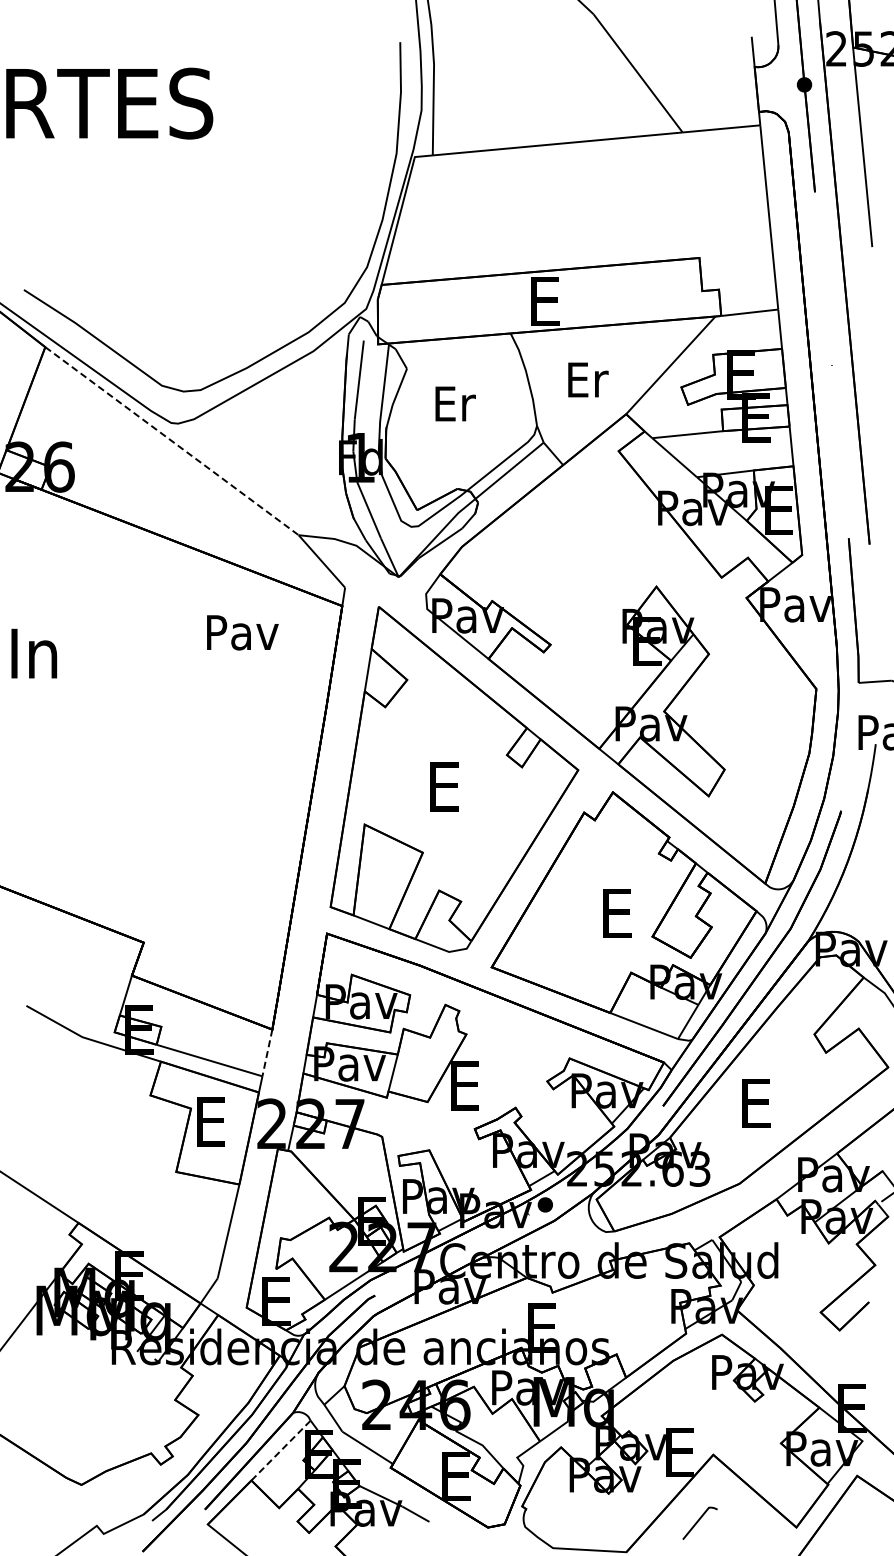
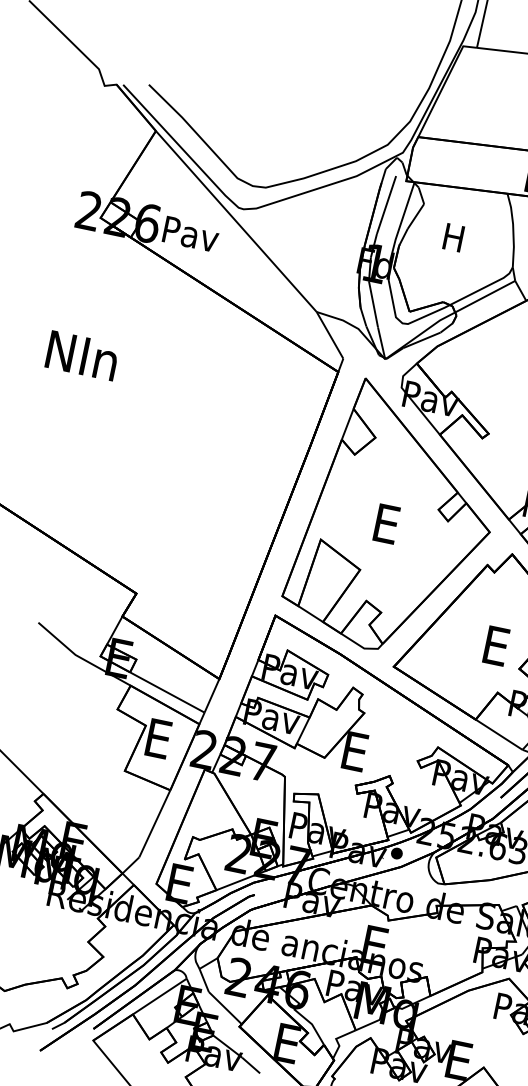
text: (455, 403) -> (455, 237), Er -> H
line: (172, 441) -> (236, 221), dashed -> solid
text: (242, 632) -> (190, 234), moved
line: (267, 1052) -> (212, 695), dashed -> solid
line: (281, 1450) -> (160, 996), dashed -> solid

